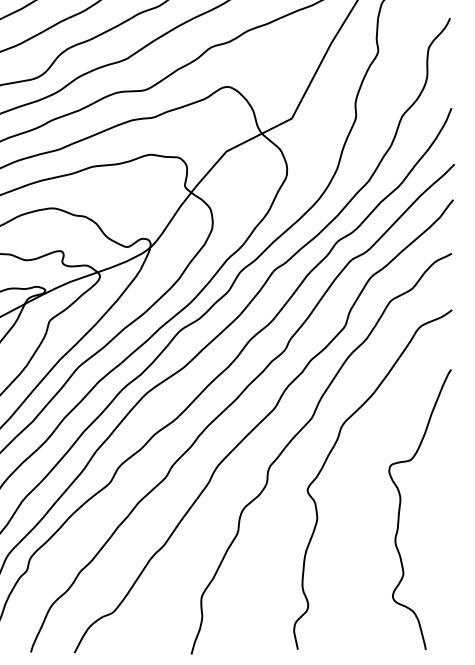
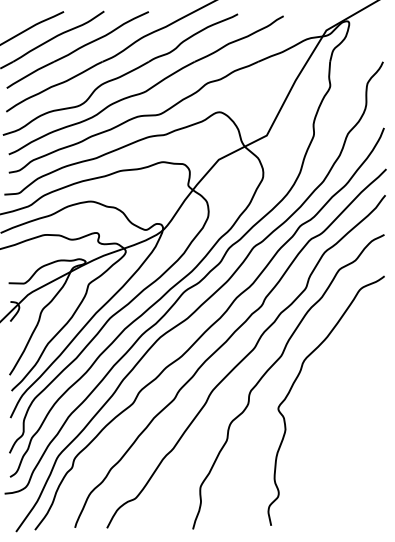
curve: (401, 504) -> (347, 419), removed

